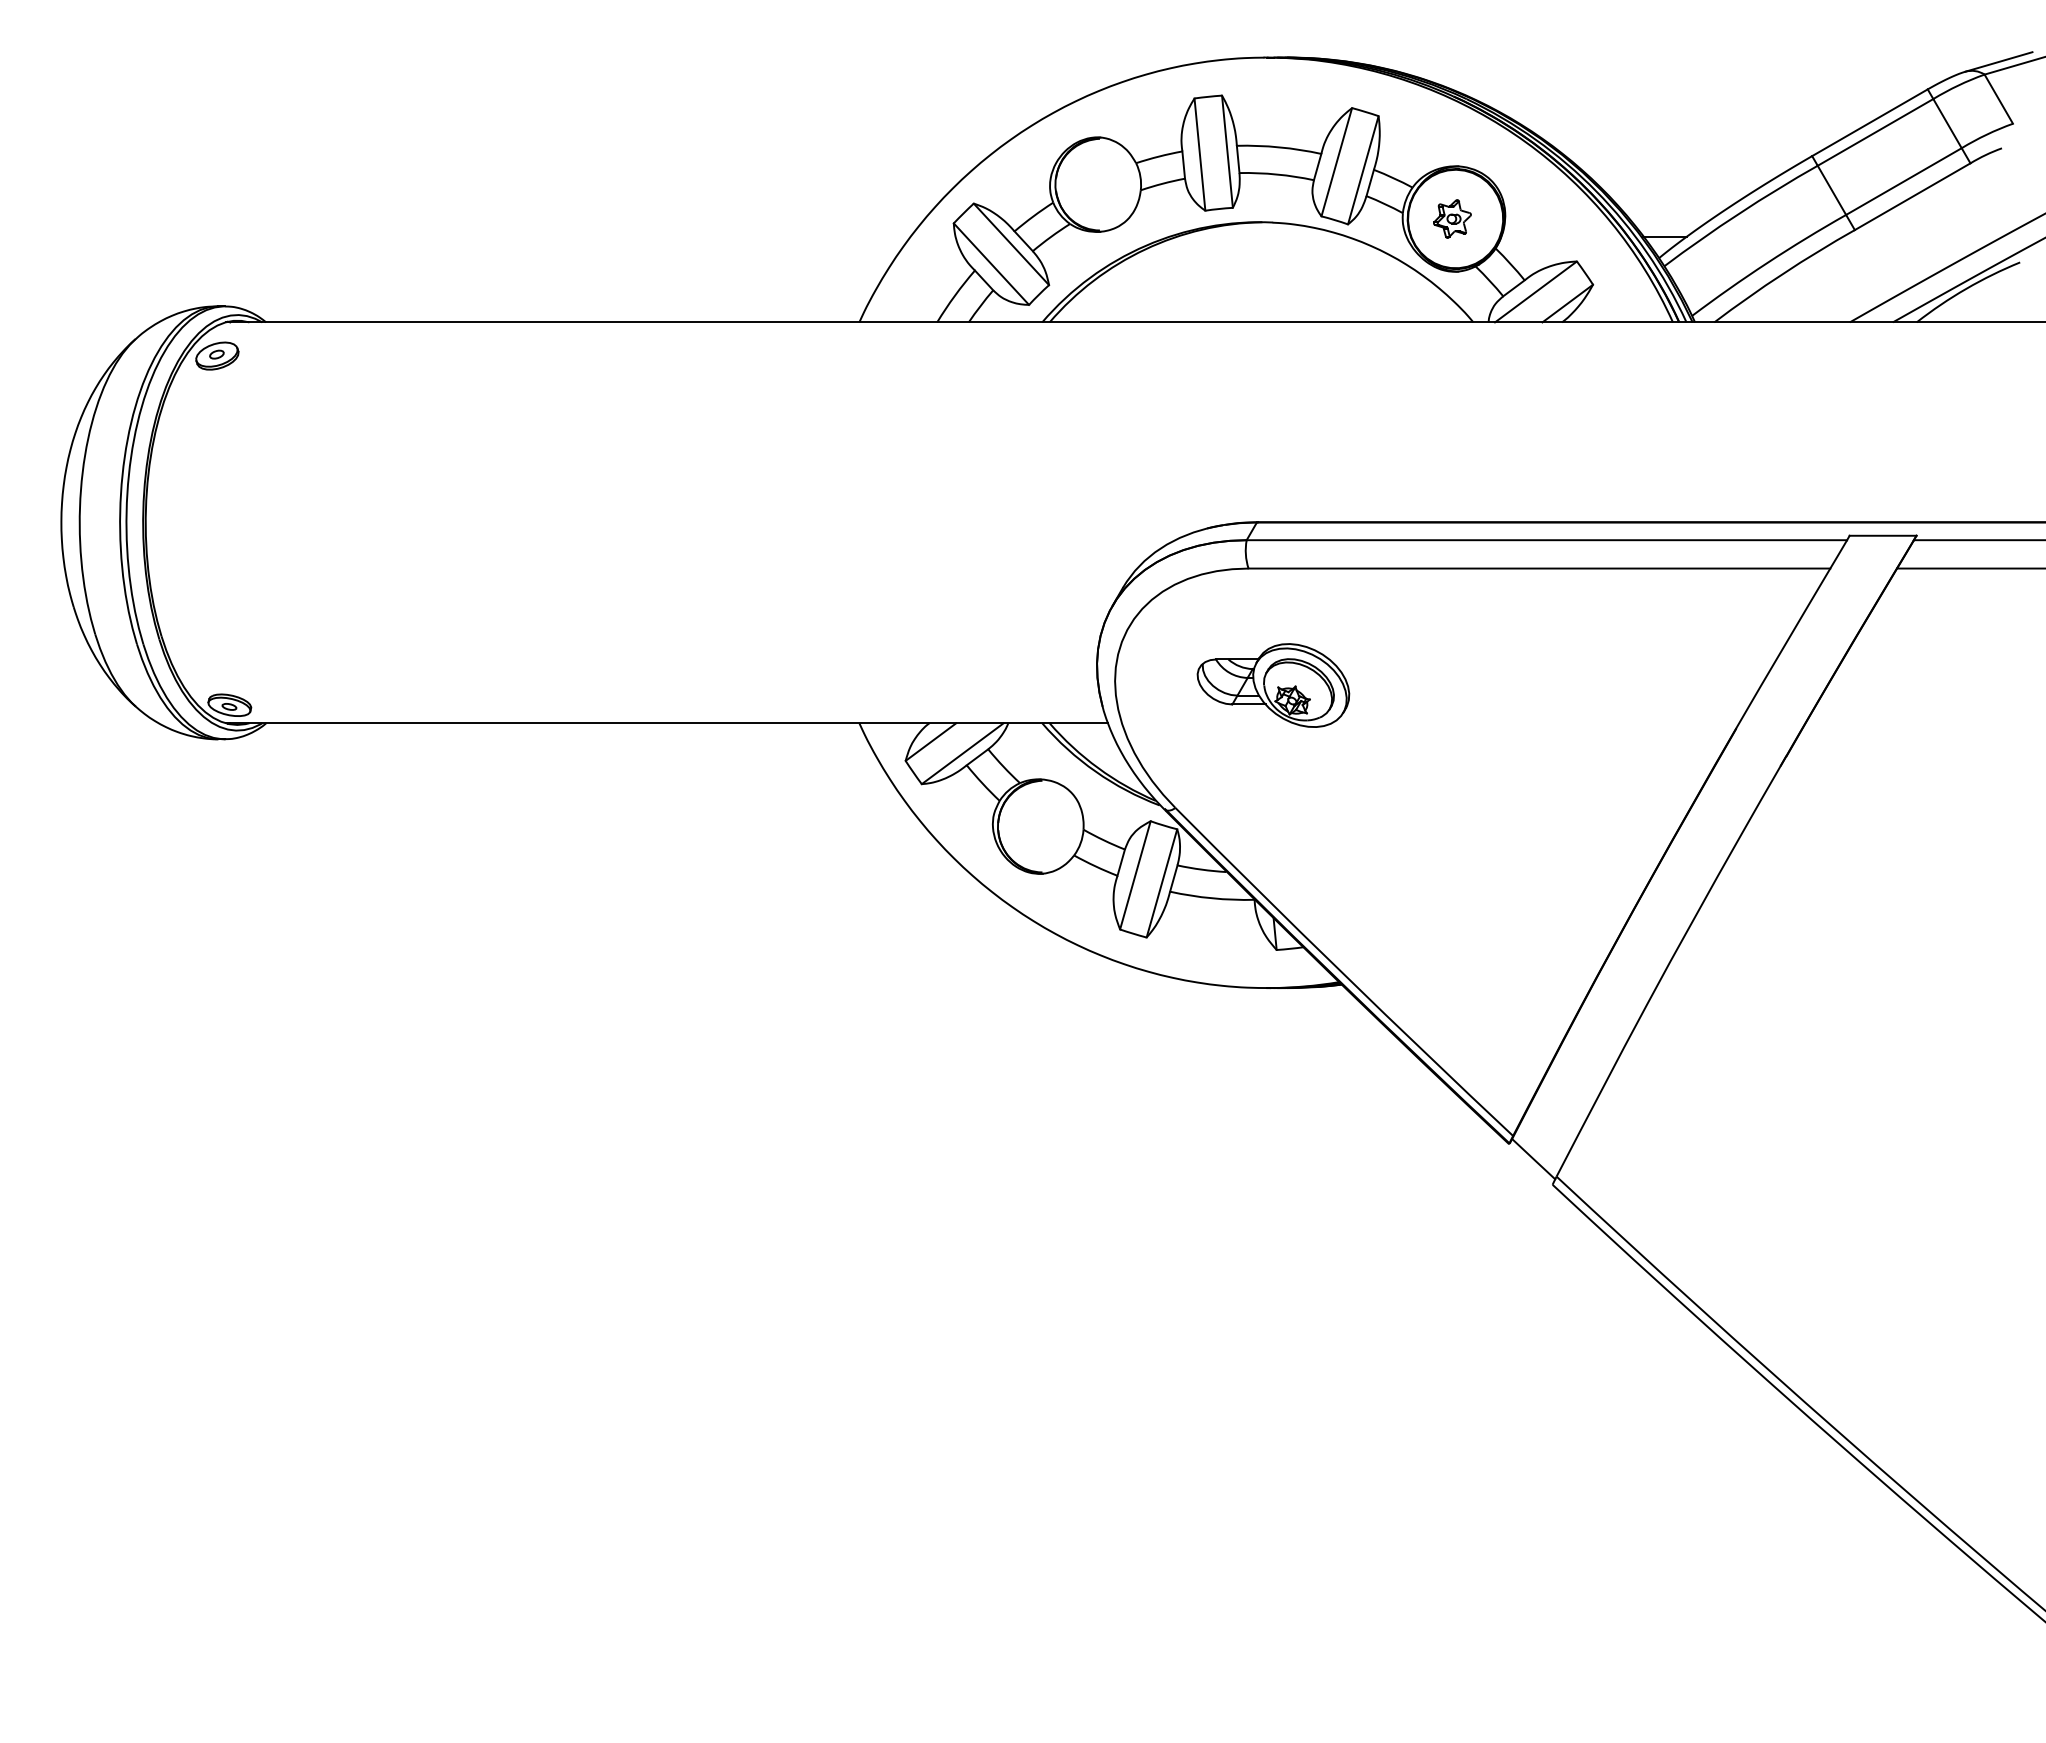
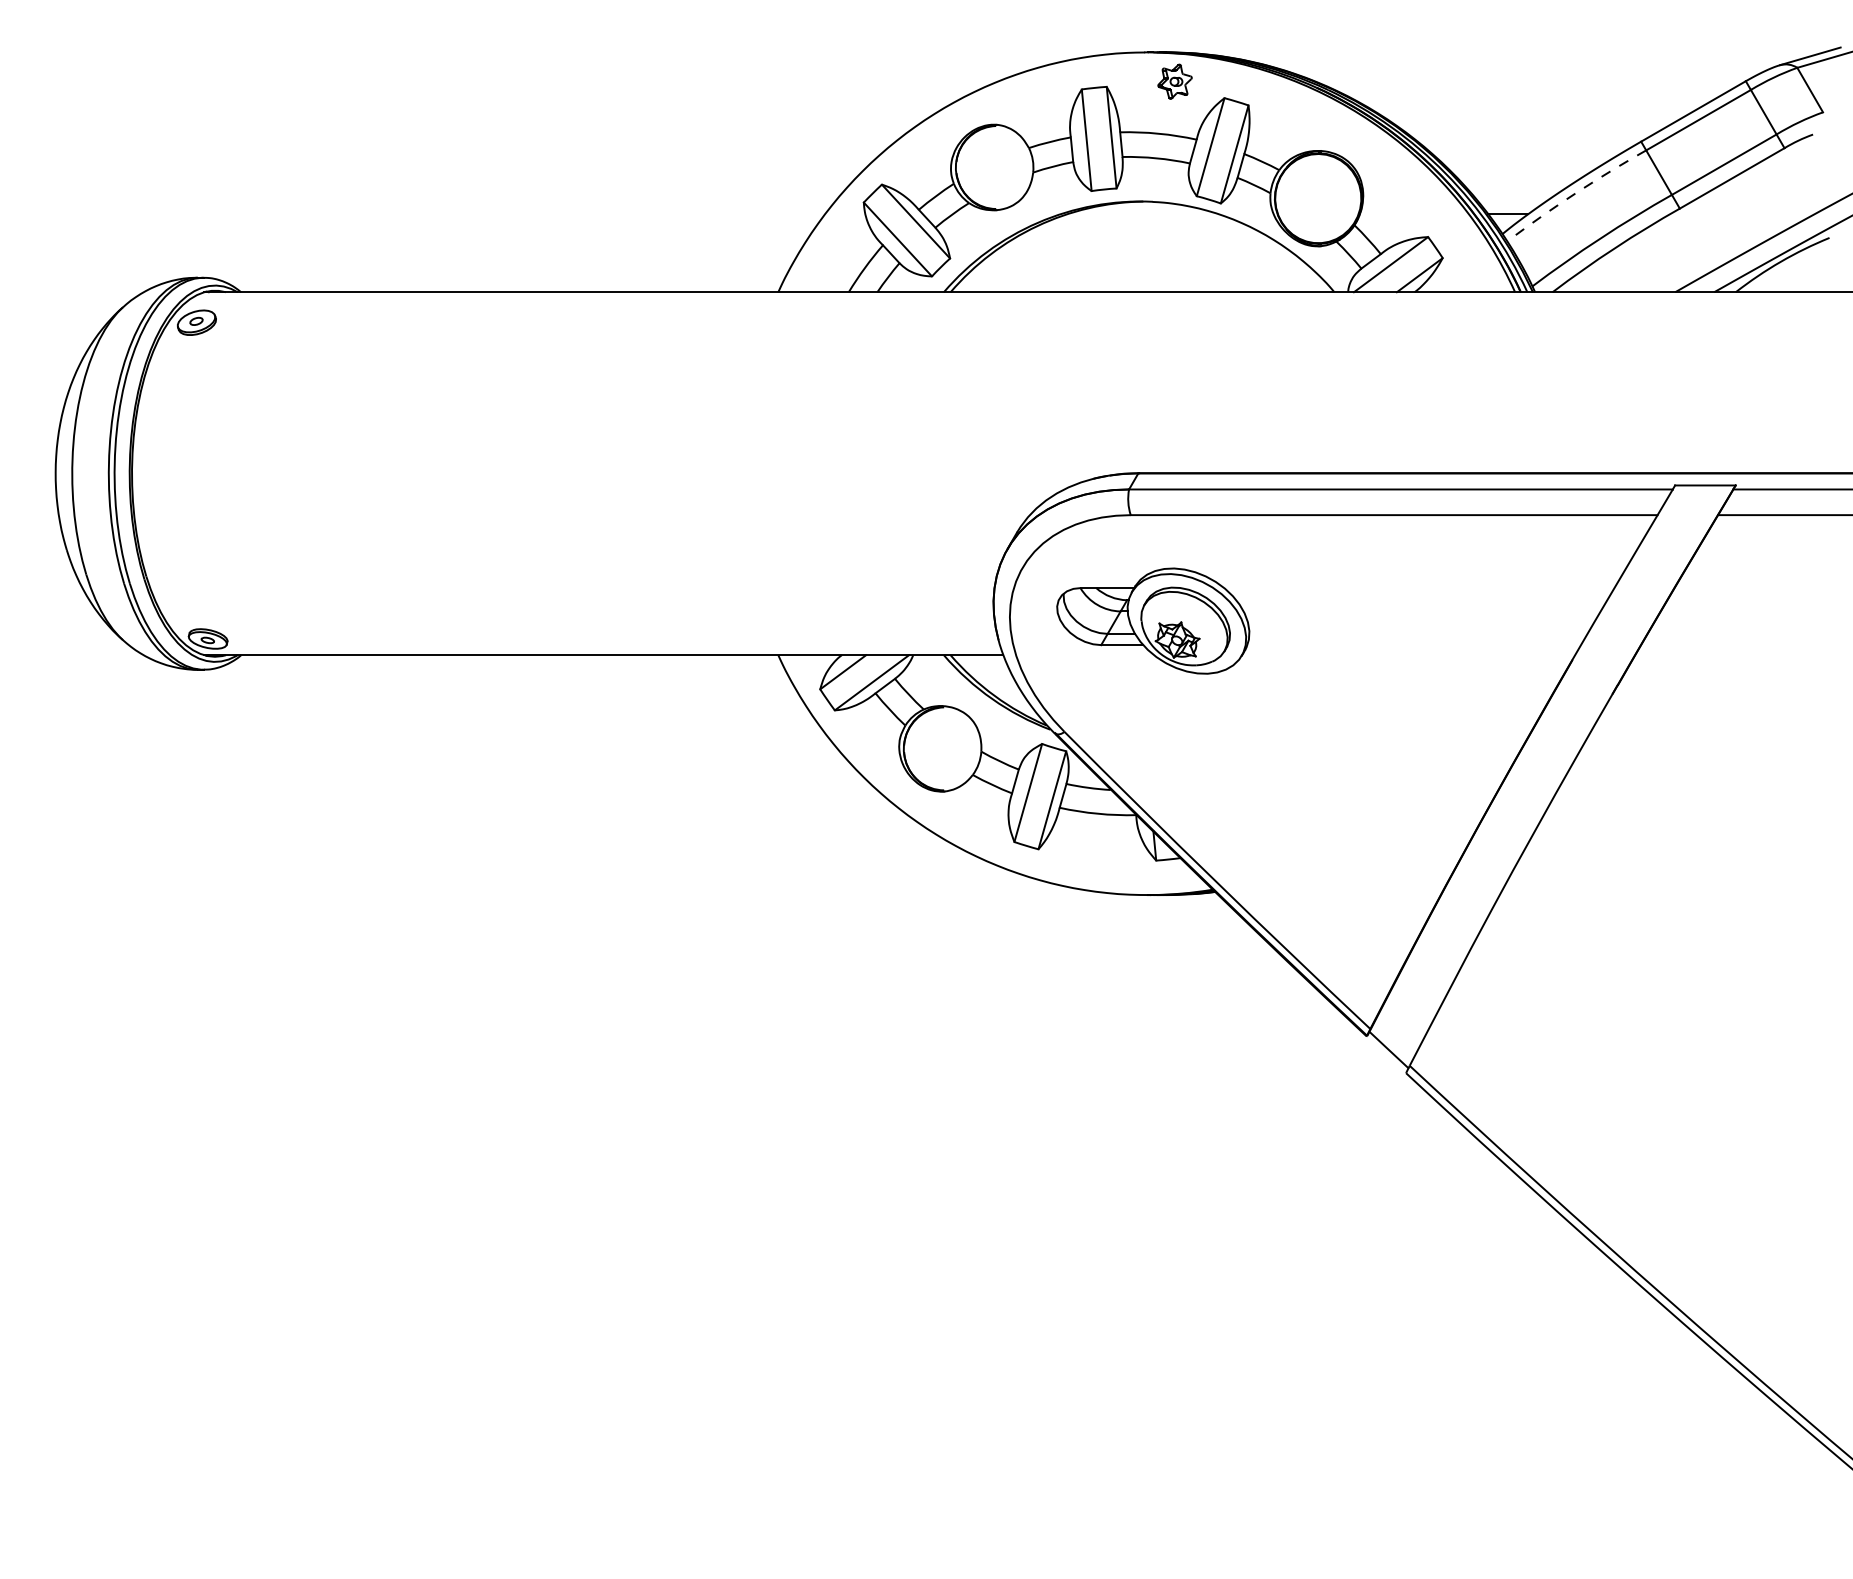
arc: (1739, 213) -> (1575, 193), solid -> dashed
part: (1452, 218) -> (1175, 81), moved
part: (1273, 685) -> (1153, 621), size x1.4

